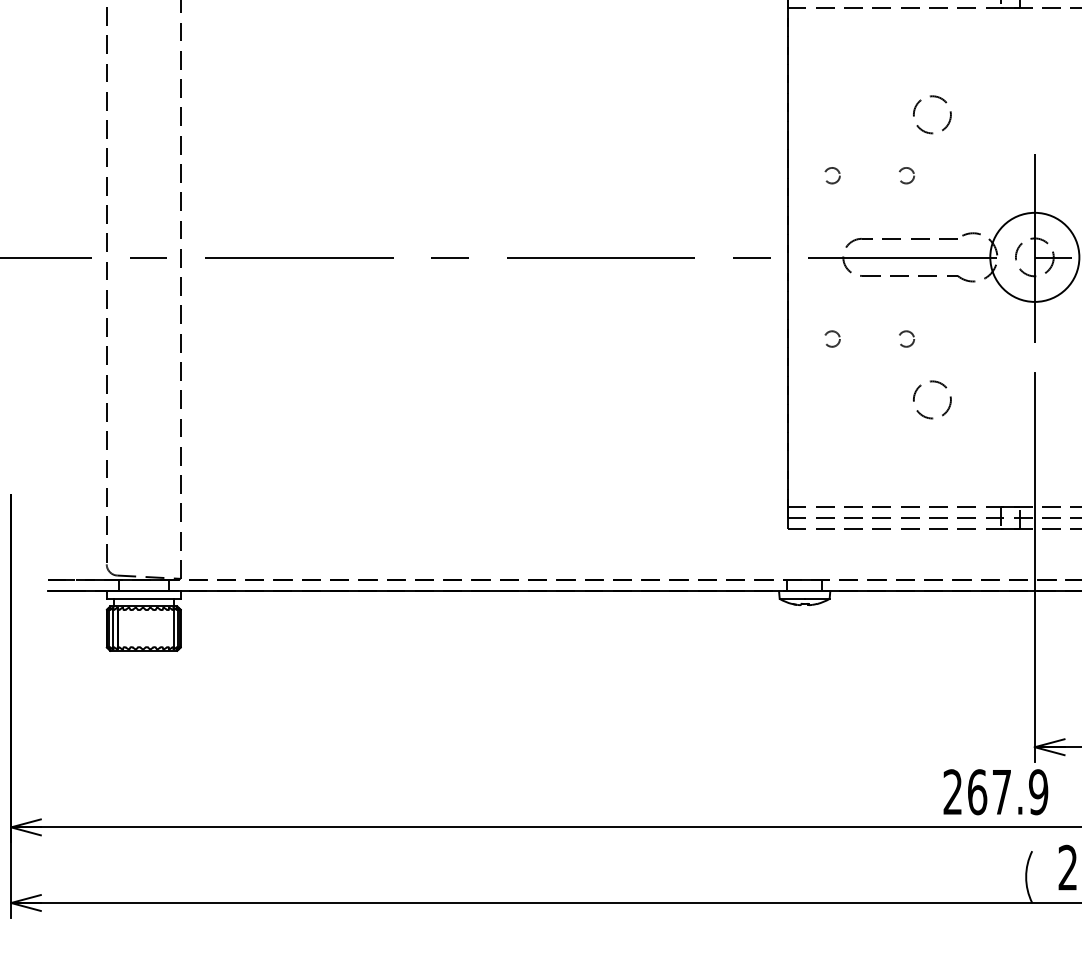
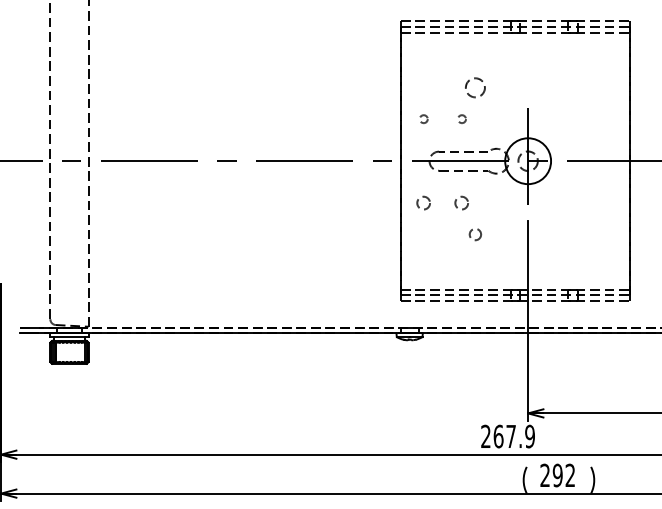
circle: (831, 339) -> (423, 203), size x1.6
circle: (907, 339) -> (462, 203), size x1.6
circle: (932, 399) -> (475, 234), size x0.6

